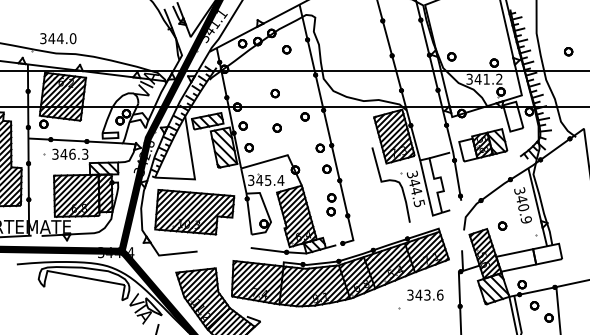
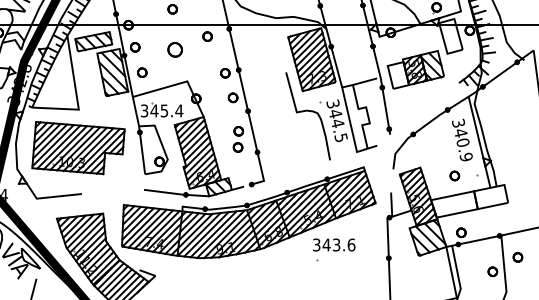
part: (276, 127) -> (174, 49), size x1.6
part: (502, 225) -> (454, 175), moved
text: (425, 294) -> (334, 244), moved
part: (534, 305) -> (517, 257), moved

